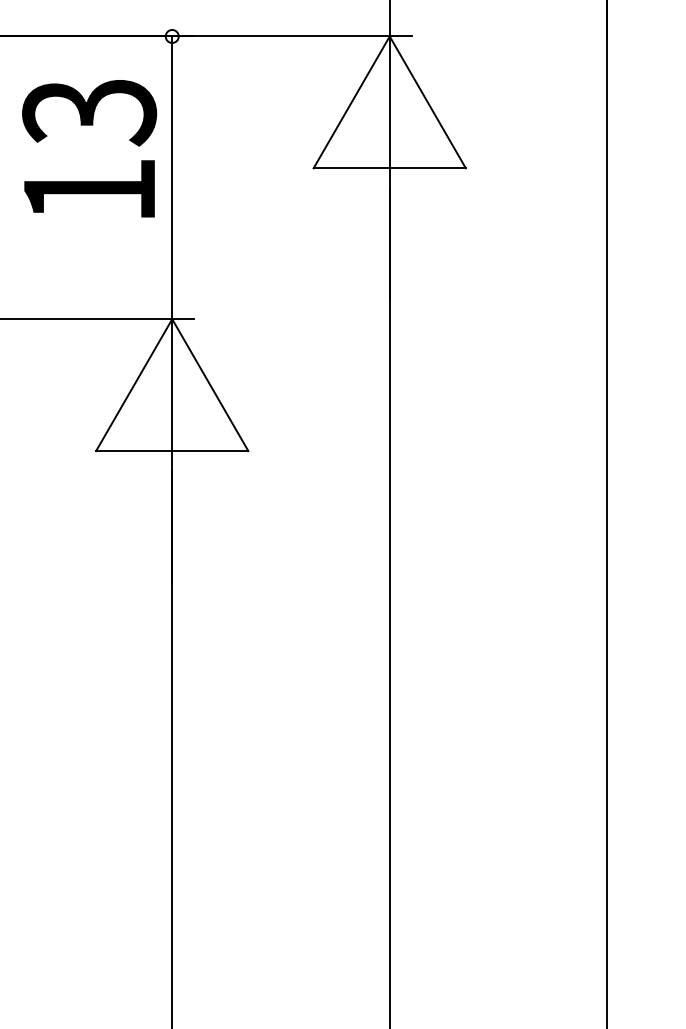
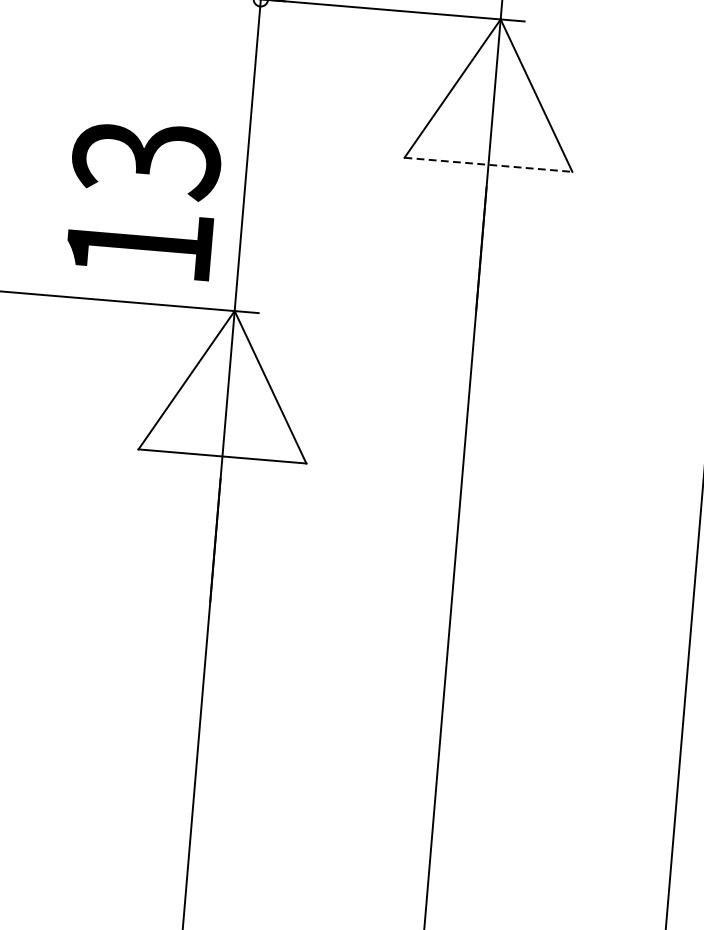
text: (89, 148) -> (143, 199), moved
line: (390, 168) -> (489, 165), solid -> dashed

